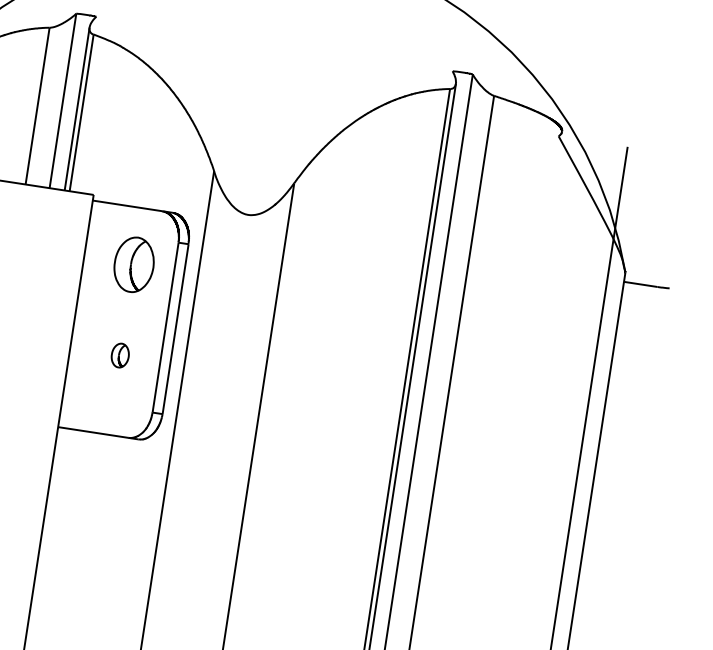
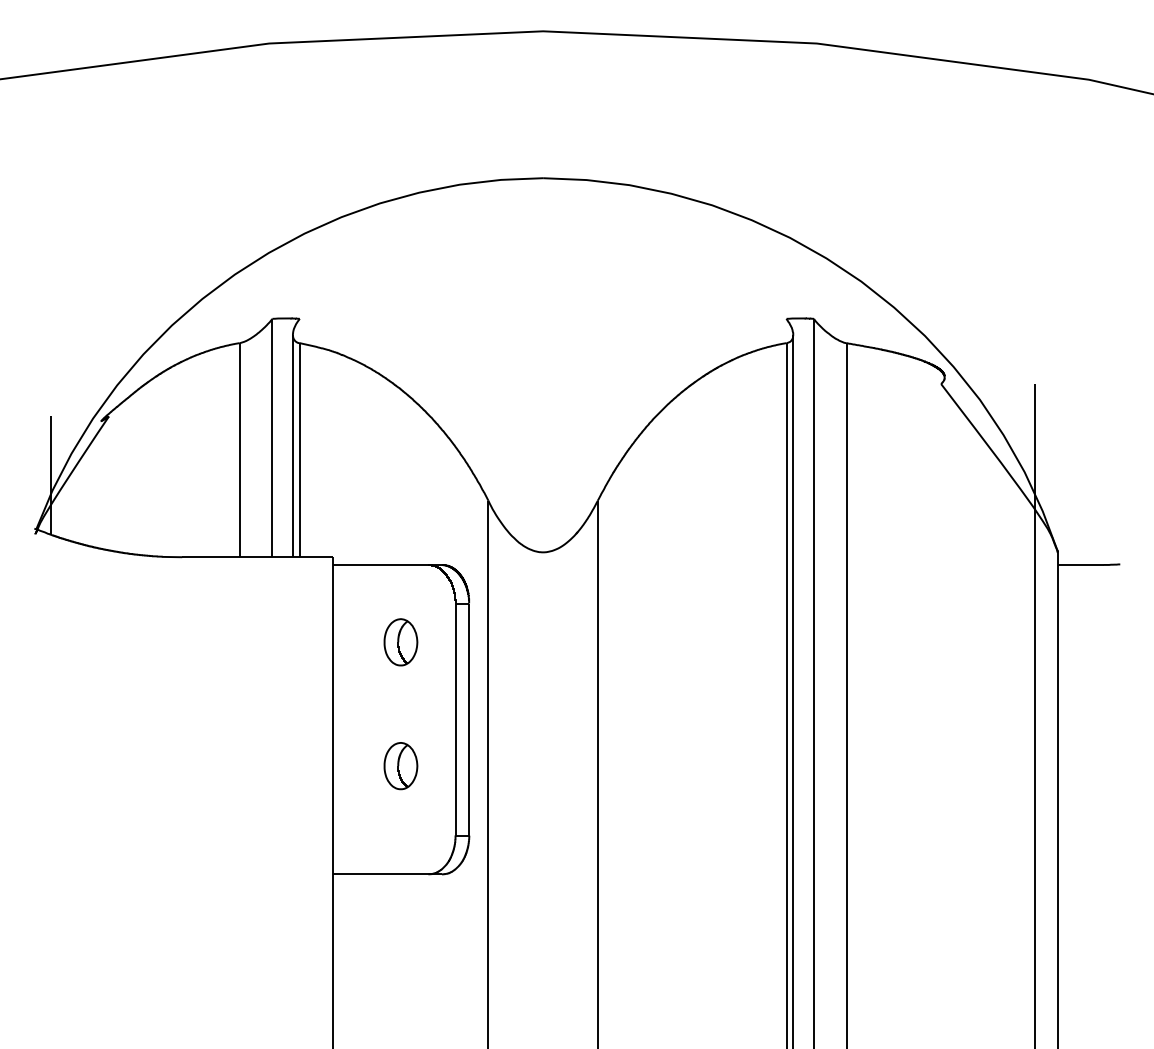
part: (133, 264) -> (400, 642), size x0.62
part: (119, 355) -> (400, 766), size x1.43

